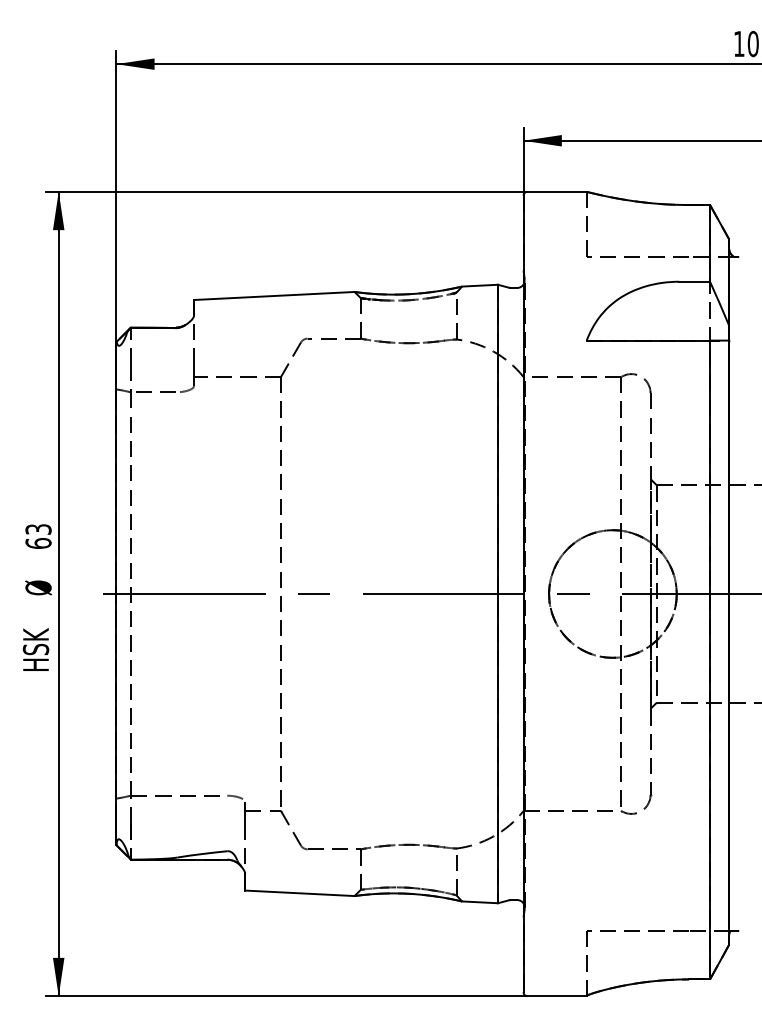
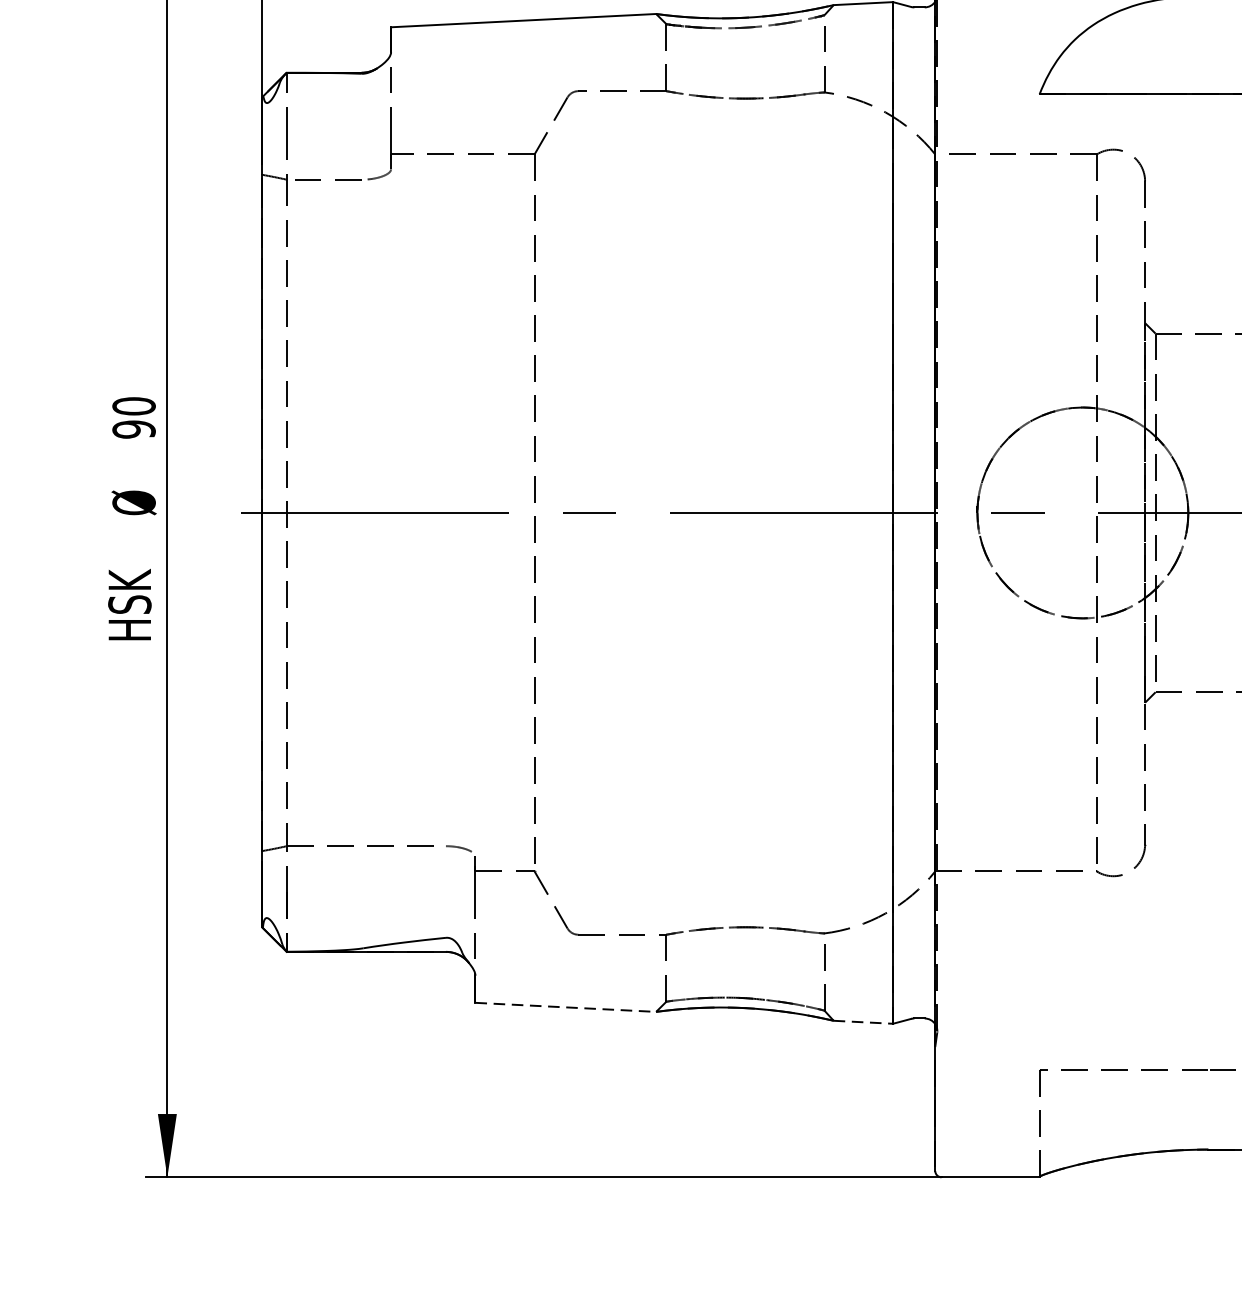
text: (38, 536) -> (133, 417), 63 -> 90
line: (299, 893) -> (565, 1007), solid -> dashed
line: (480, 902) -> (864, 1022), solid -> dashed

